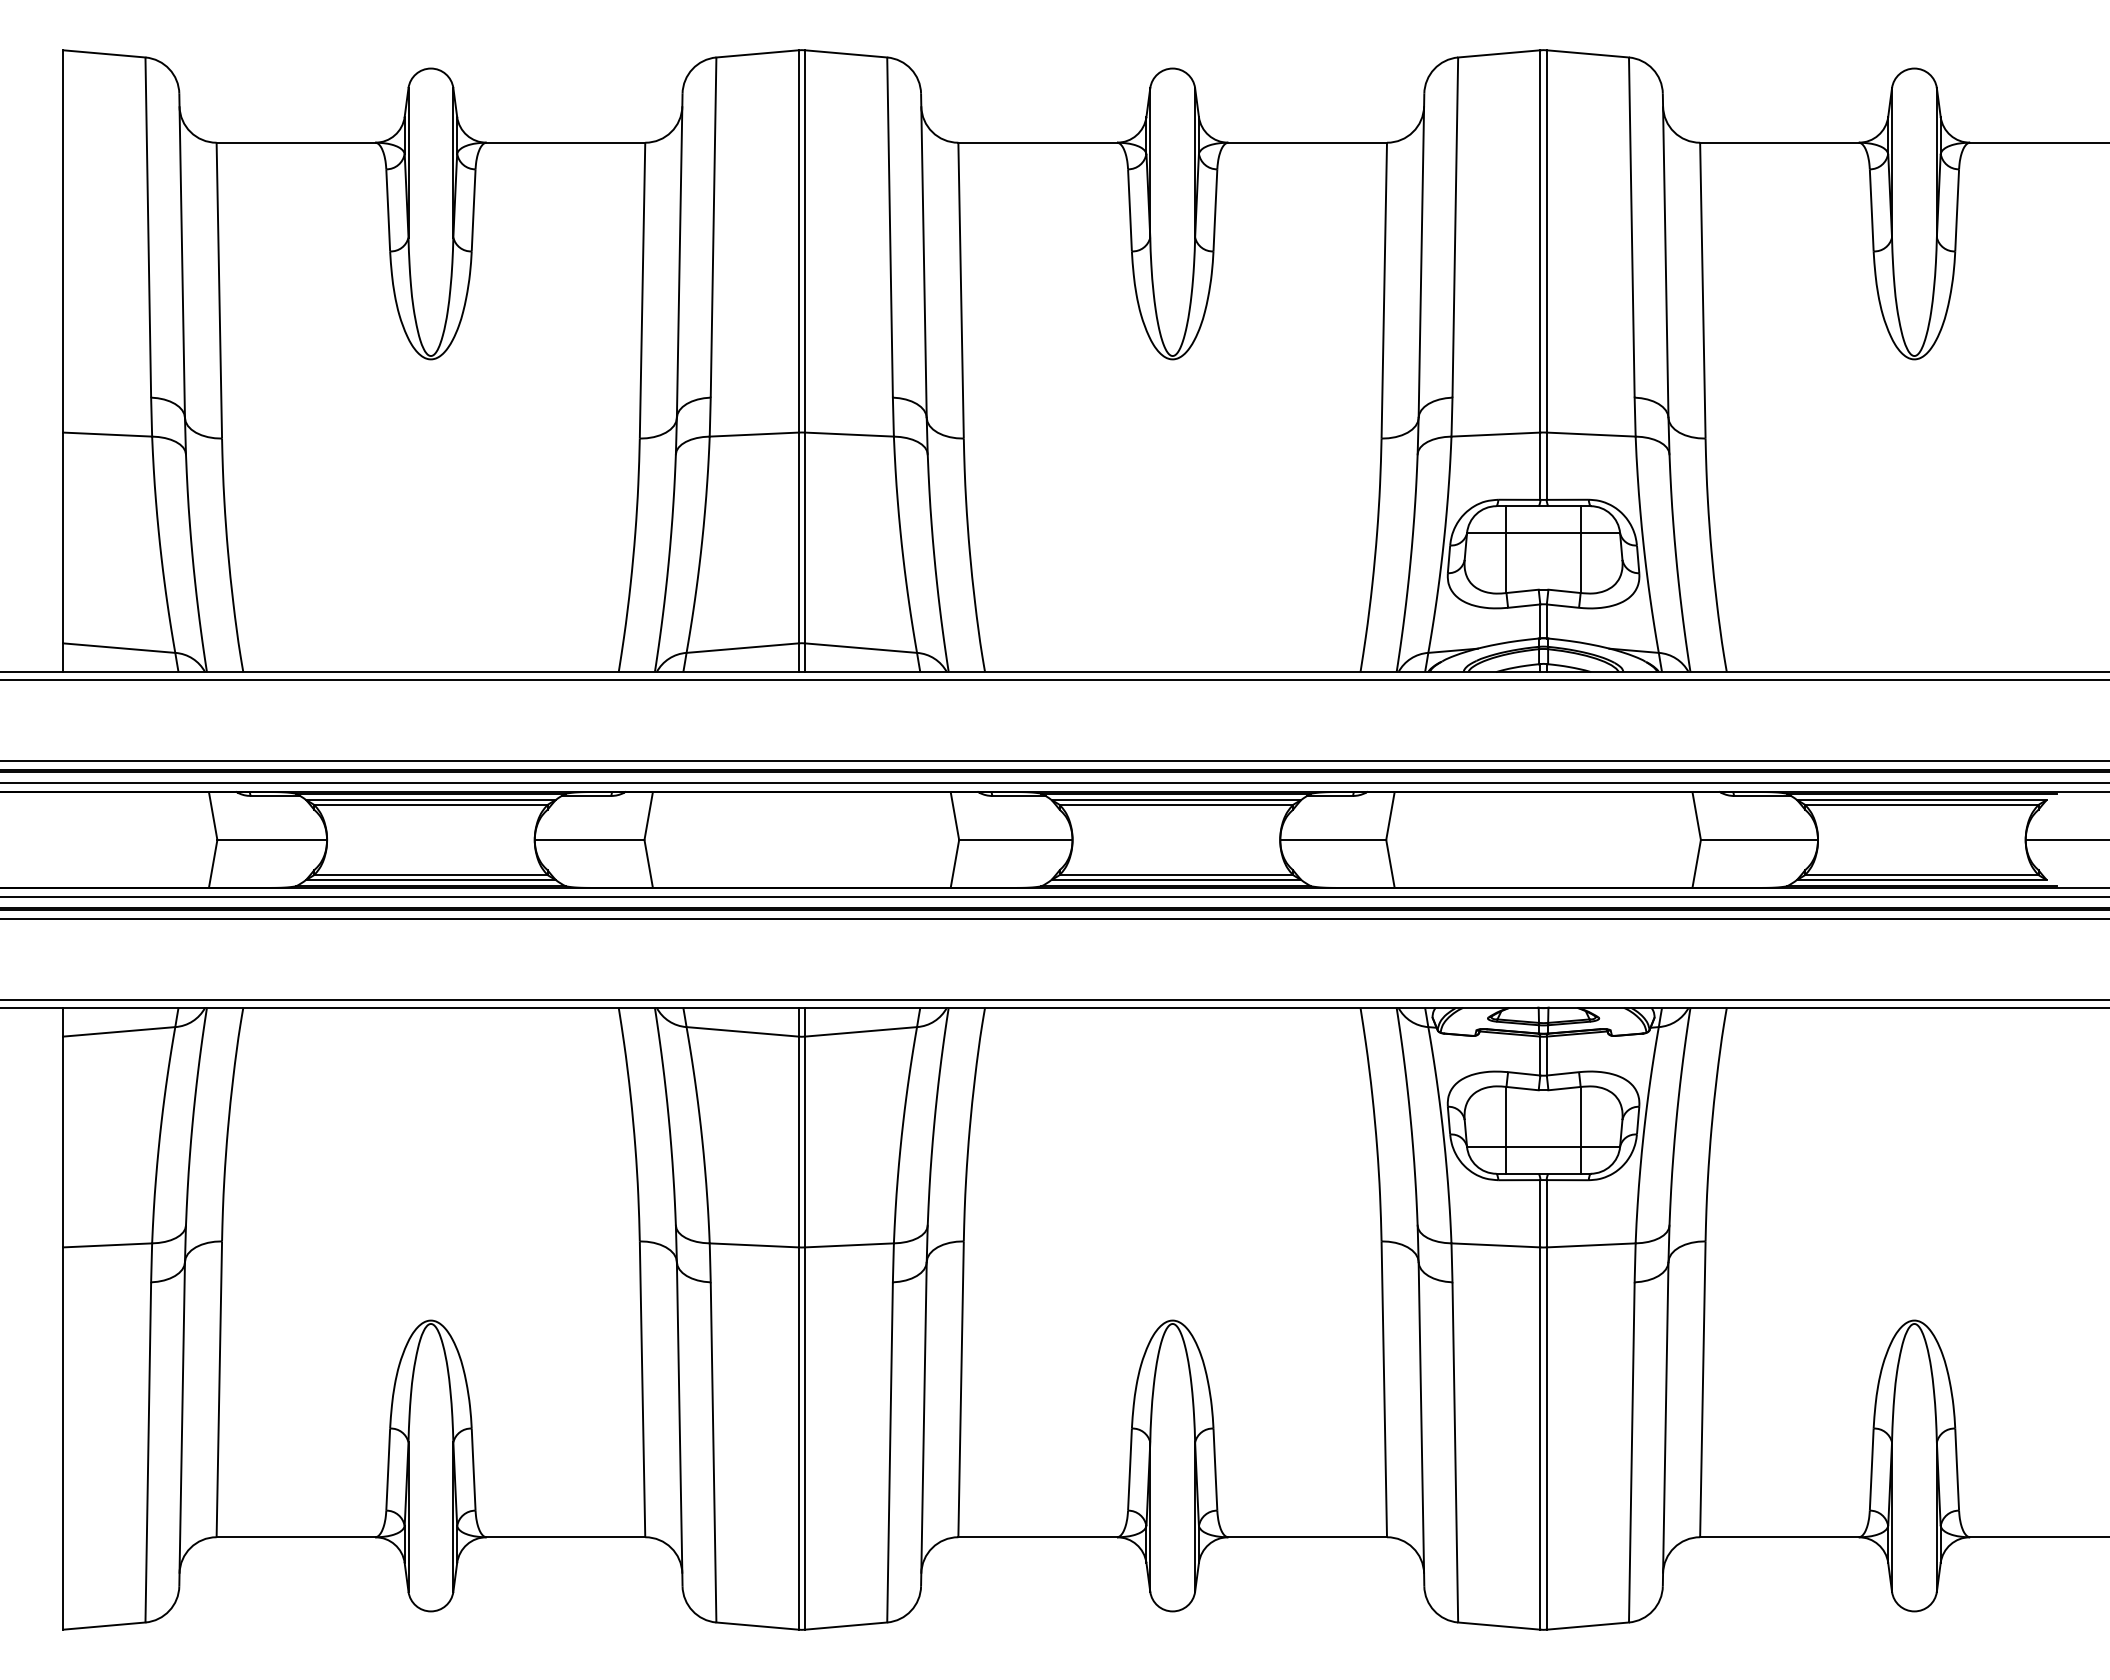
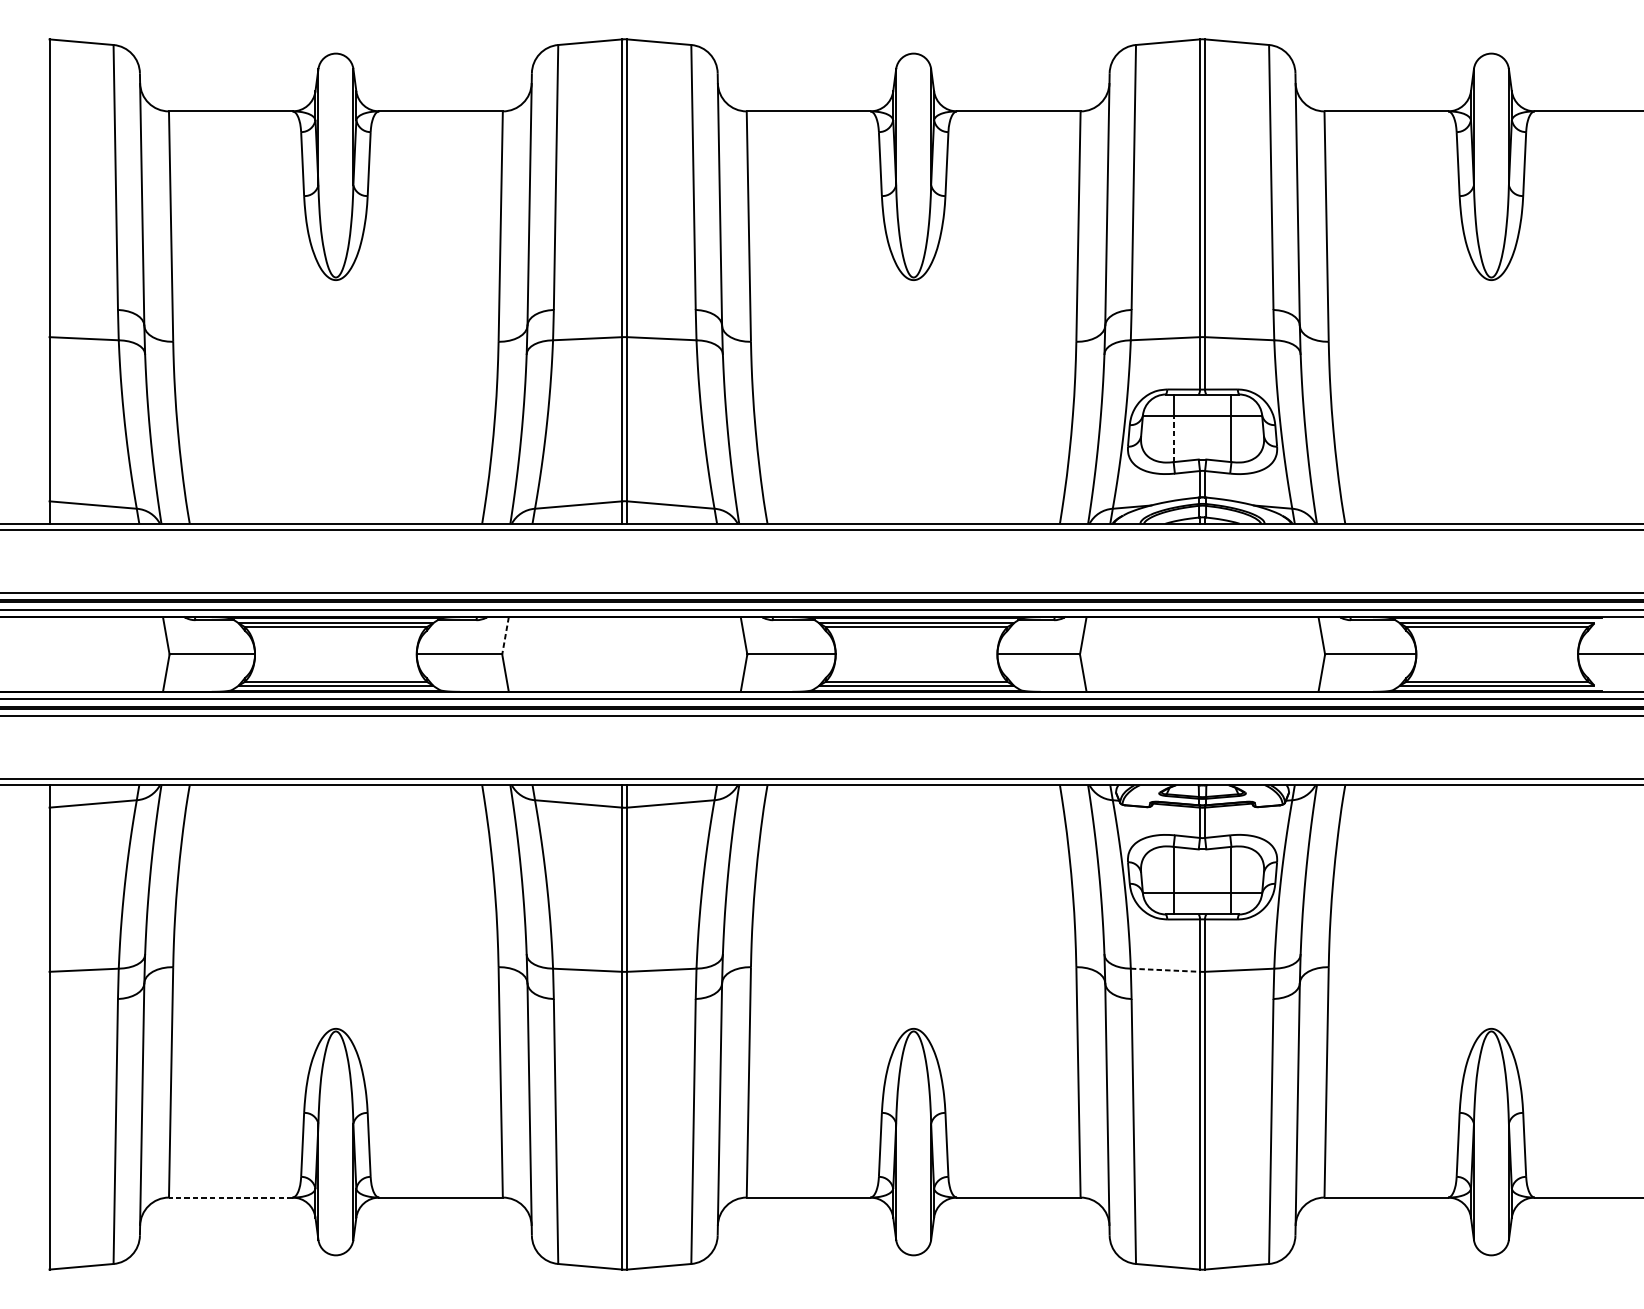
line: (1506, 563) -> (1173, 439), solid -> dashed
line: (648, 816) -> (505, 636), solid -> dashed
line: (1496, 1245) -> (1165, 970), solid -> dashed
line: (295, 1537) -> (230, 1197), solid -> dashed

